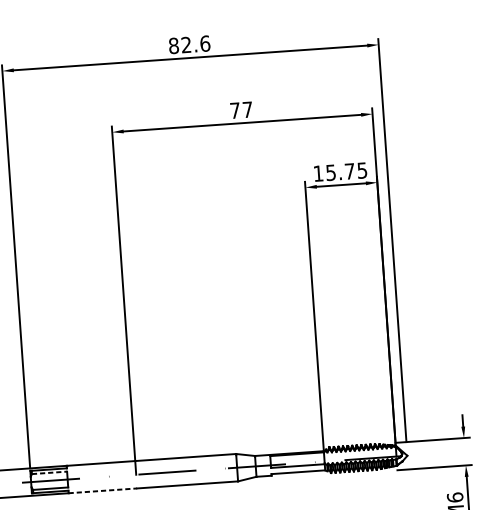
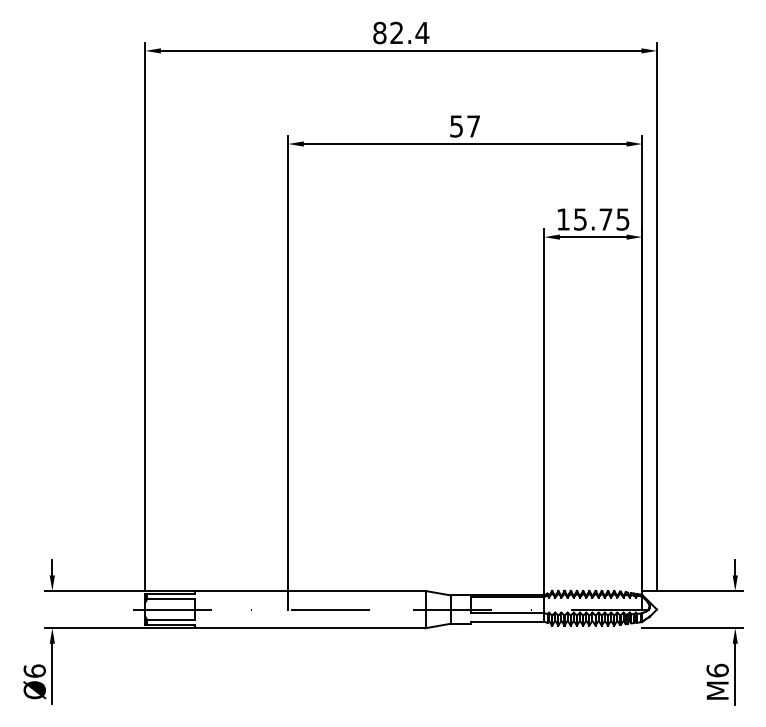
text: (205, 43) -> (422, 32), 82.6 -> 82.4
text: (235, 110) -> (456, 126), 77 -> 57
line: (49, 472) -> (171, 598), dashed -> solid
line: (102, 491) -> (241, 628), dashed -> solid

